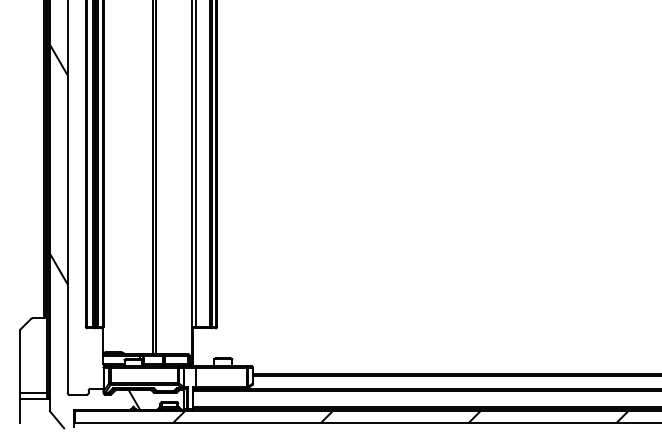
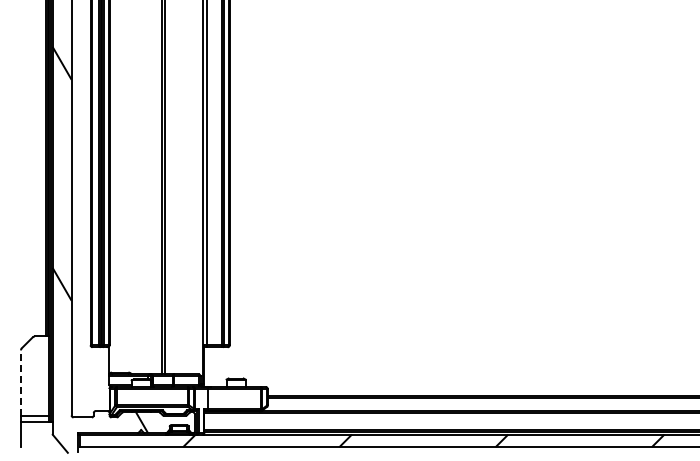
line: (19, 362) -> (20, 383), solid -> dashed

